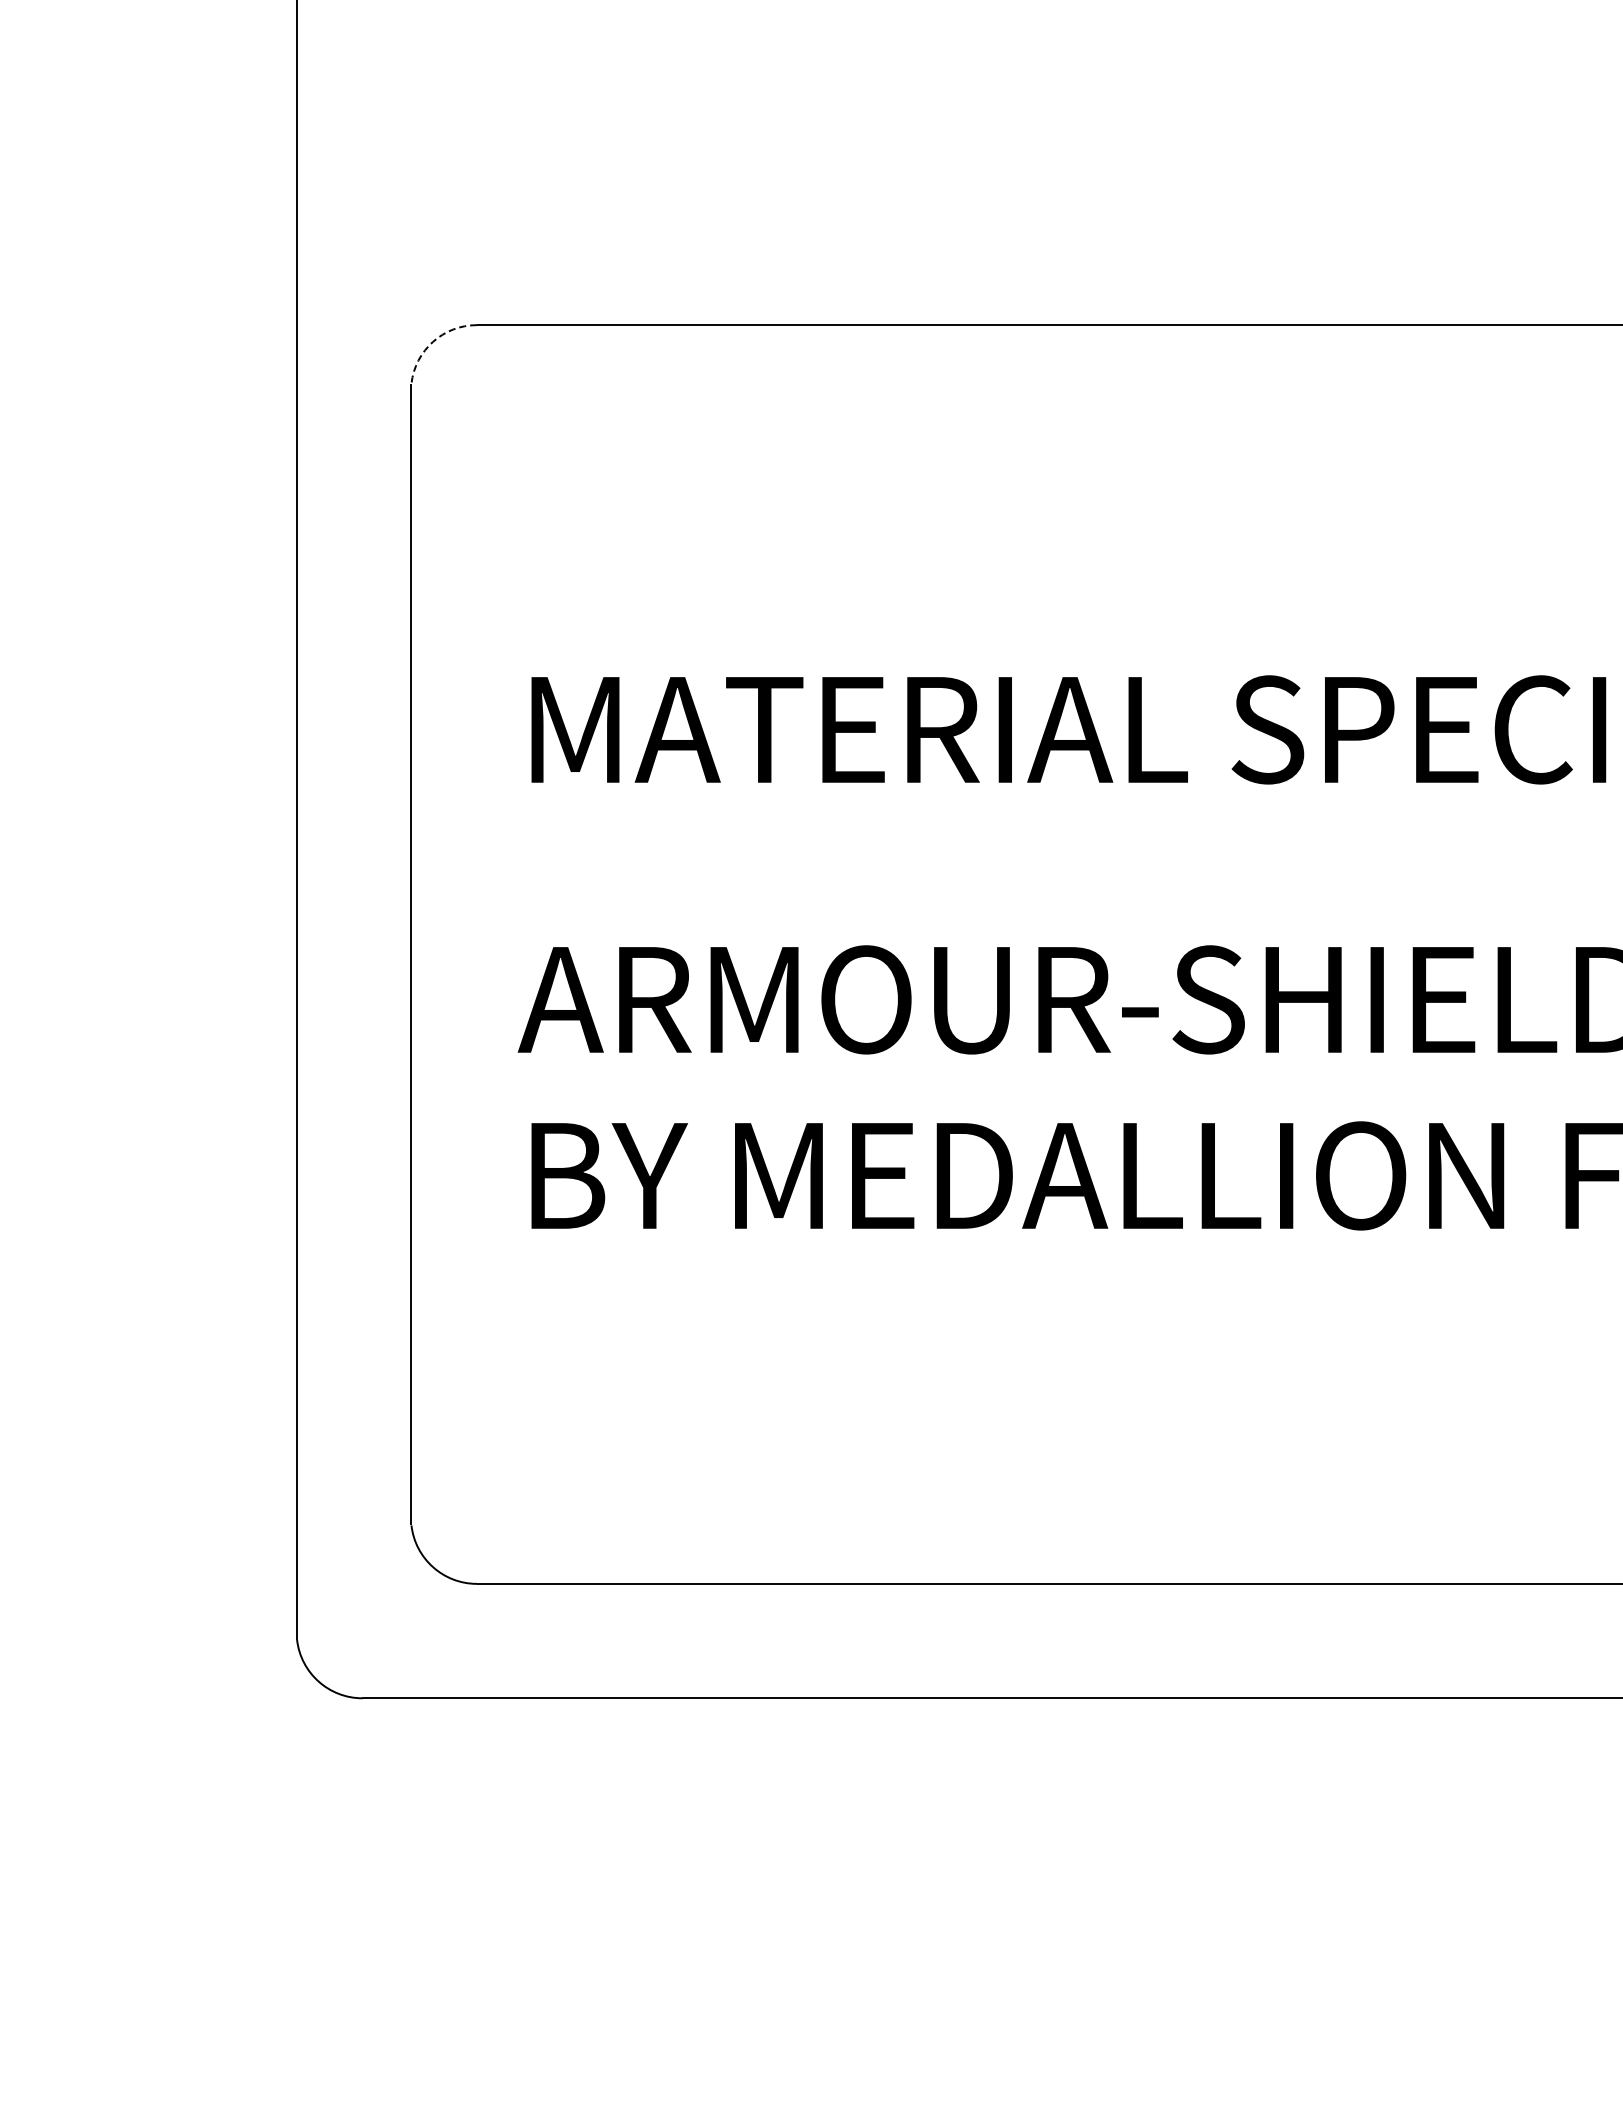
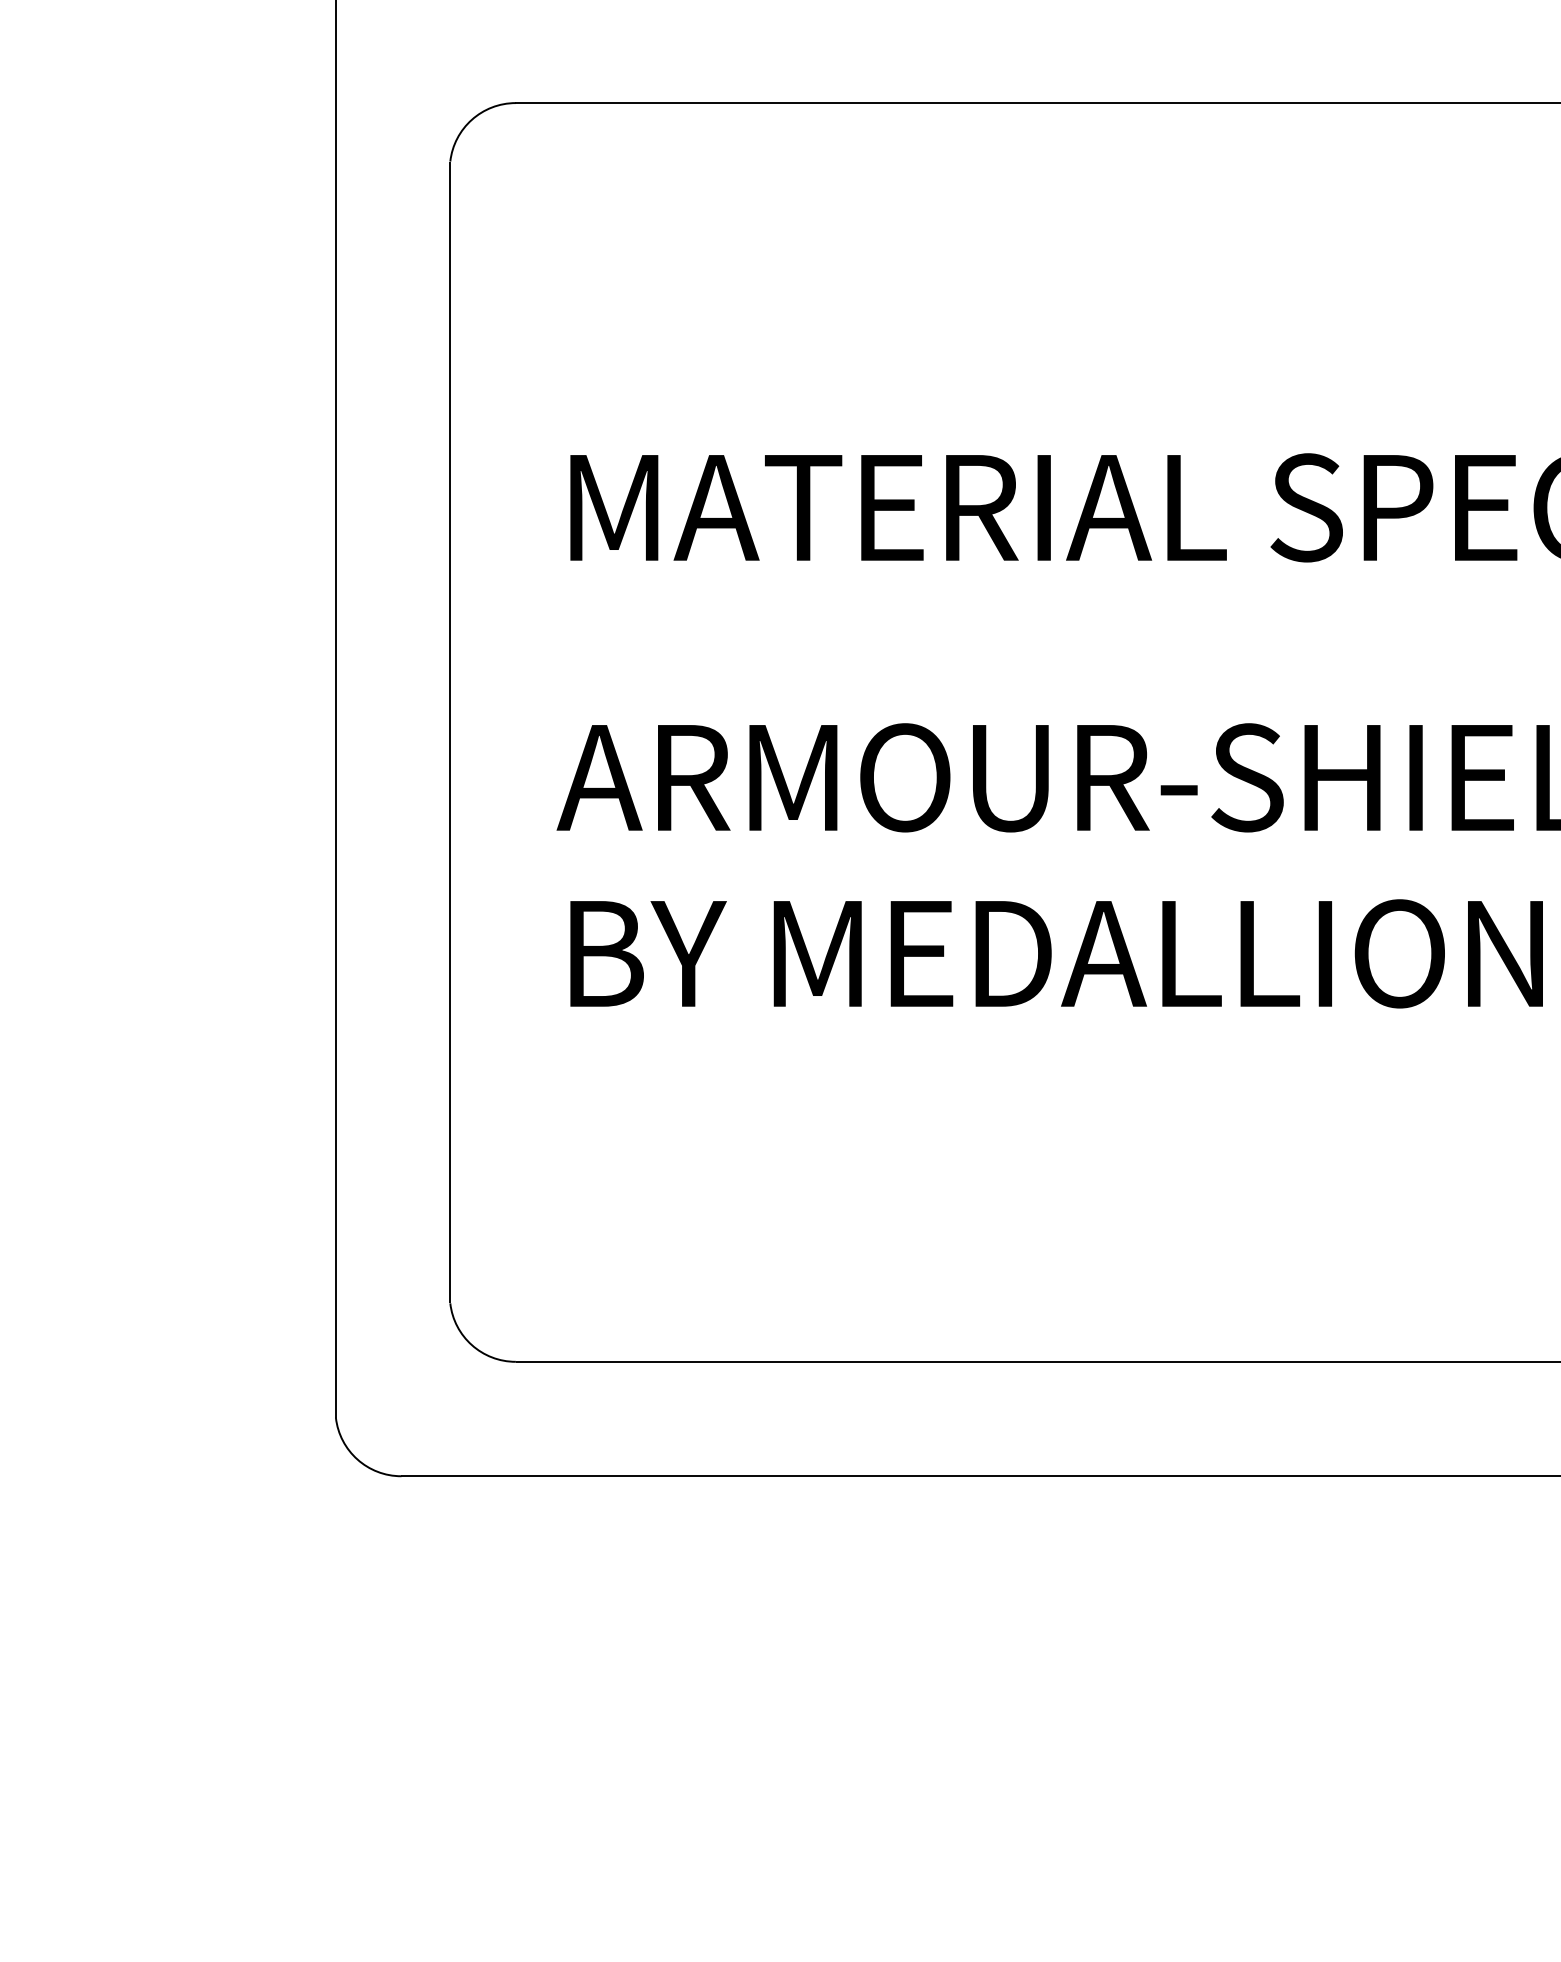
arc: (433, 341) -> (472, 119), dashed -> solid

